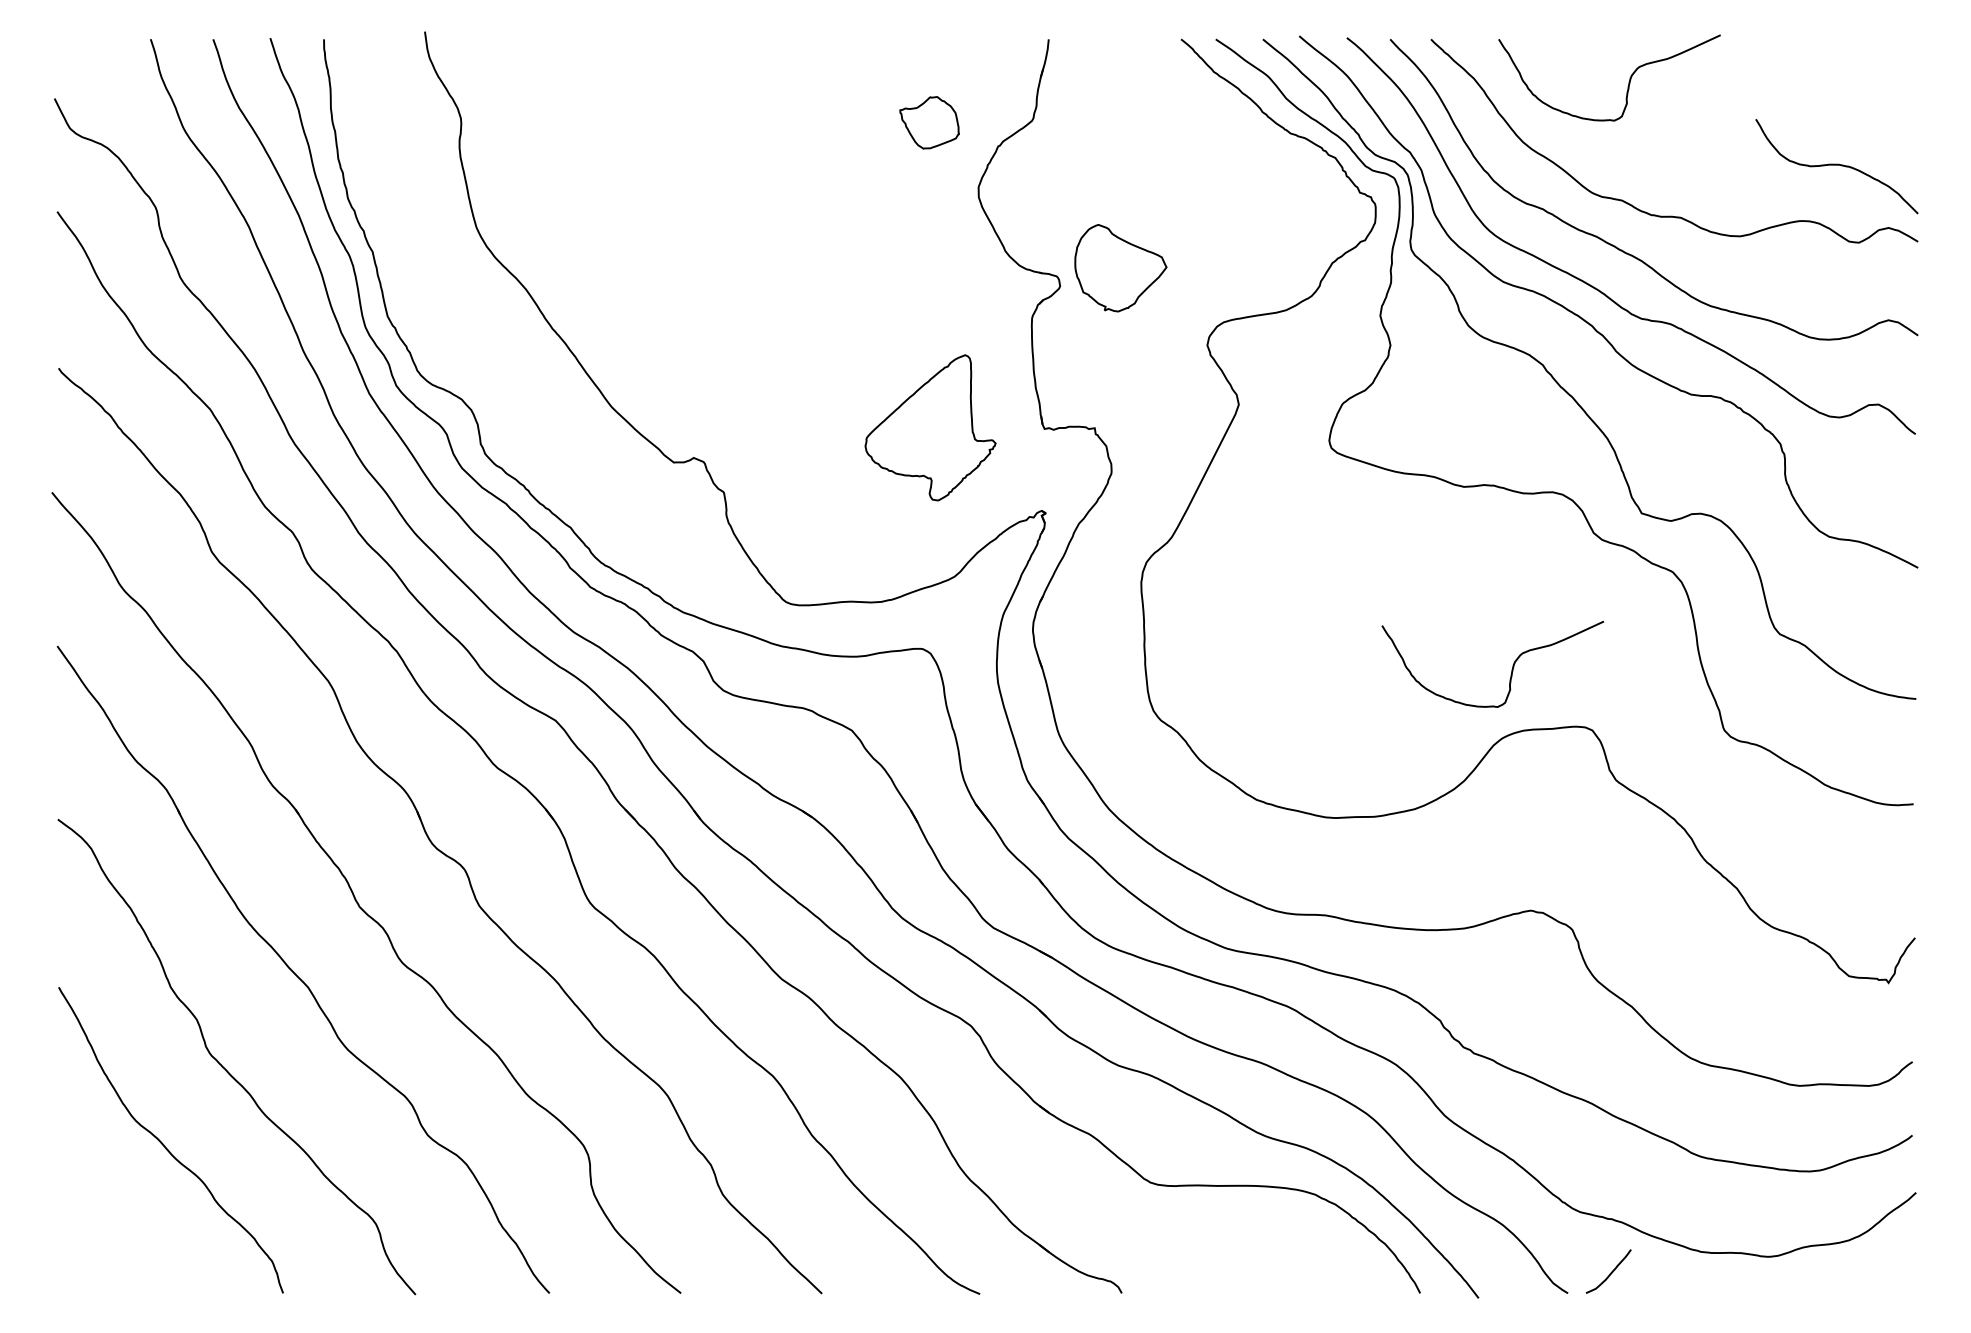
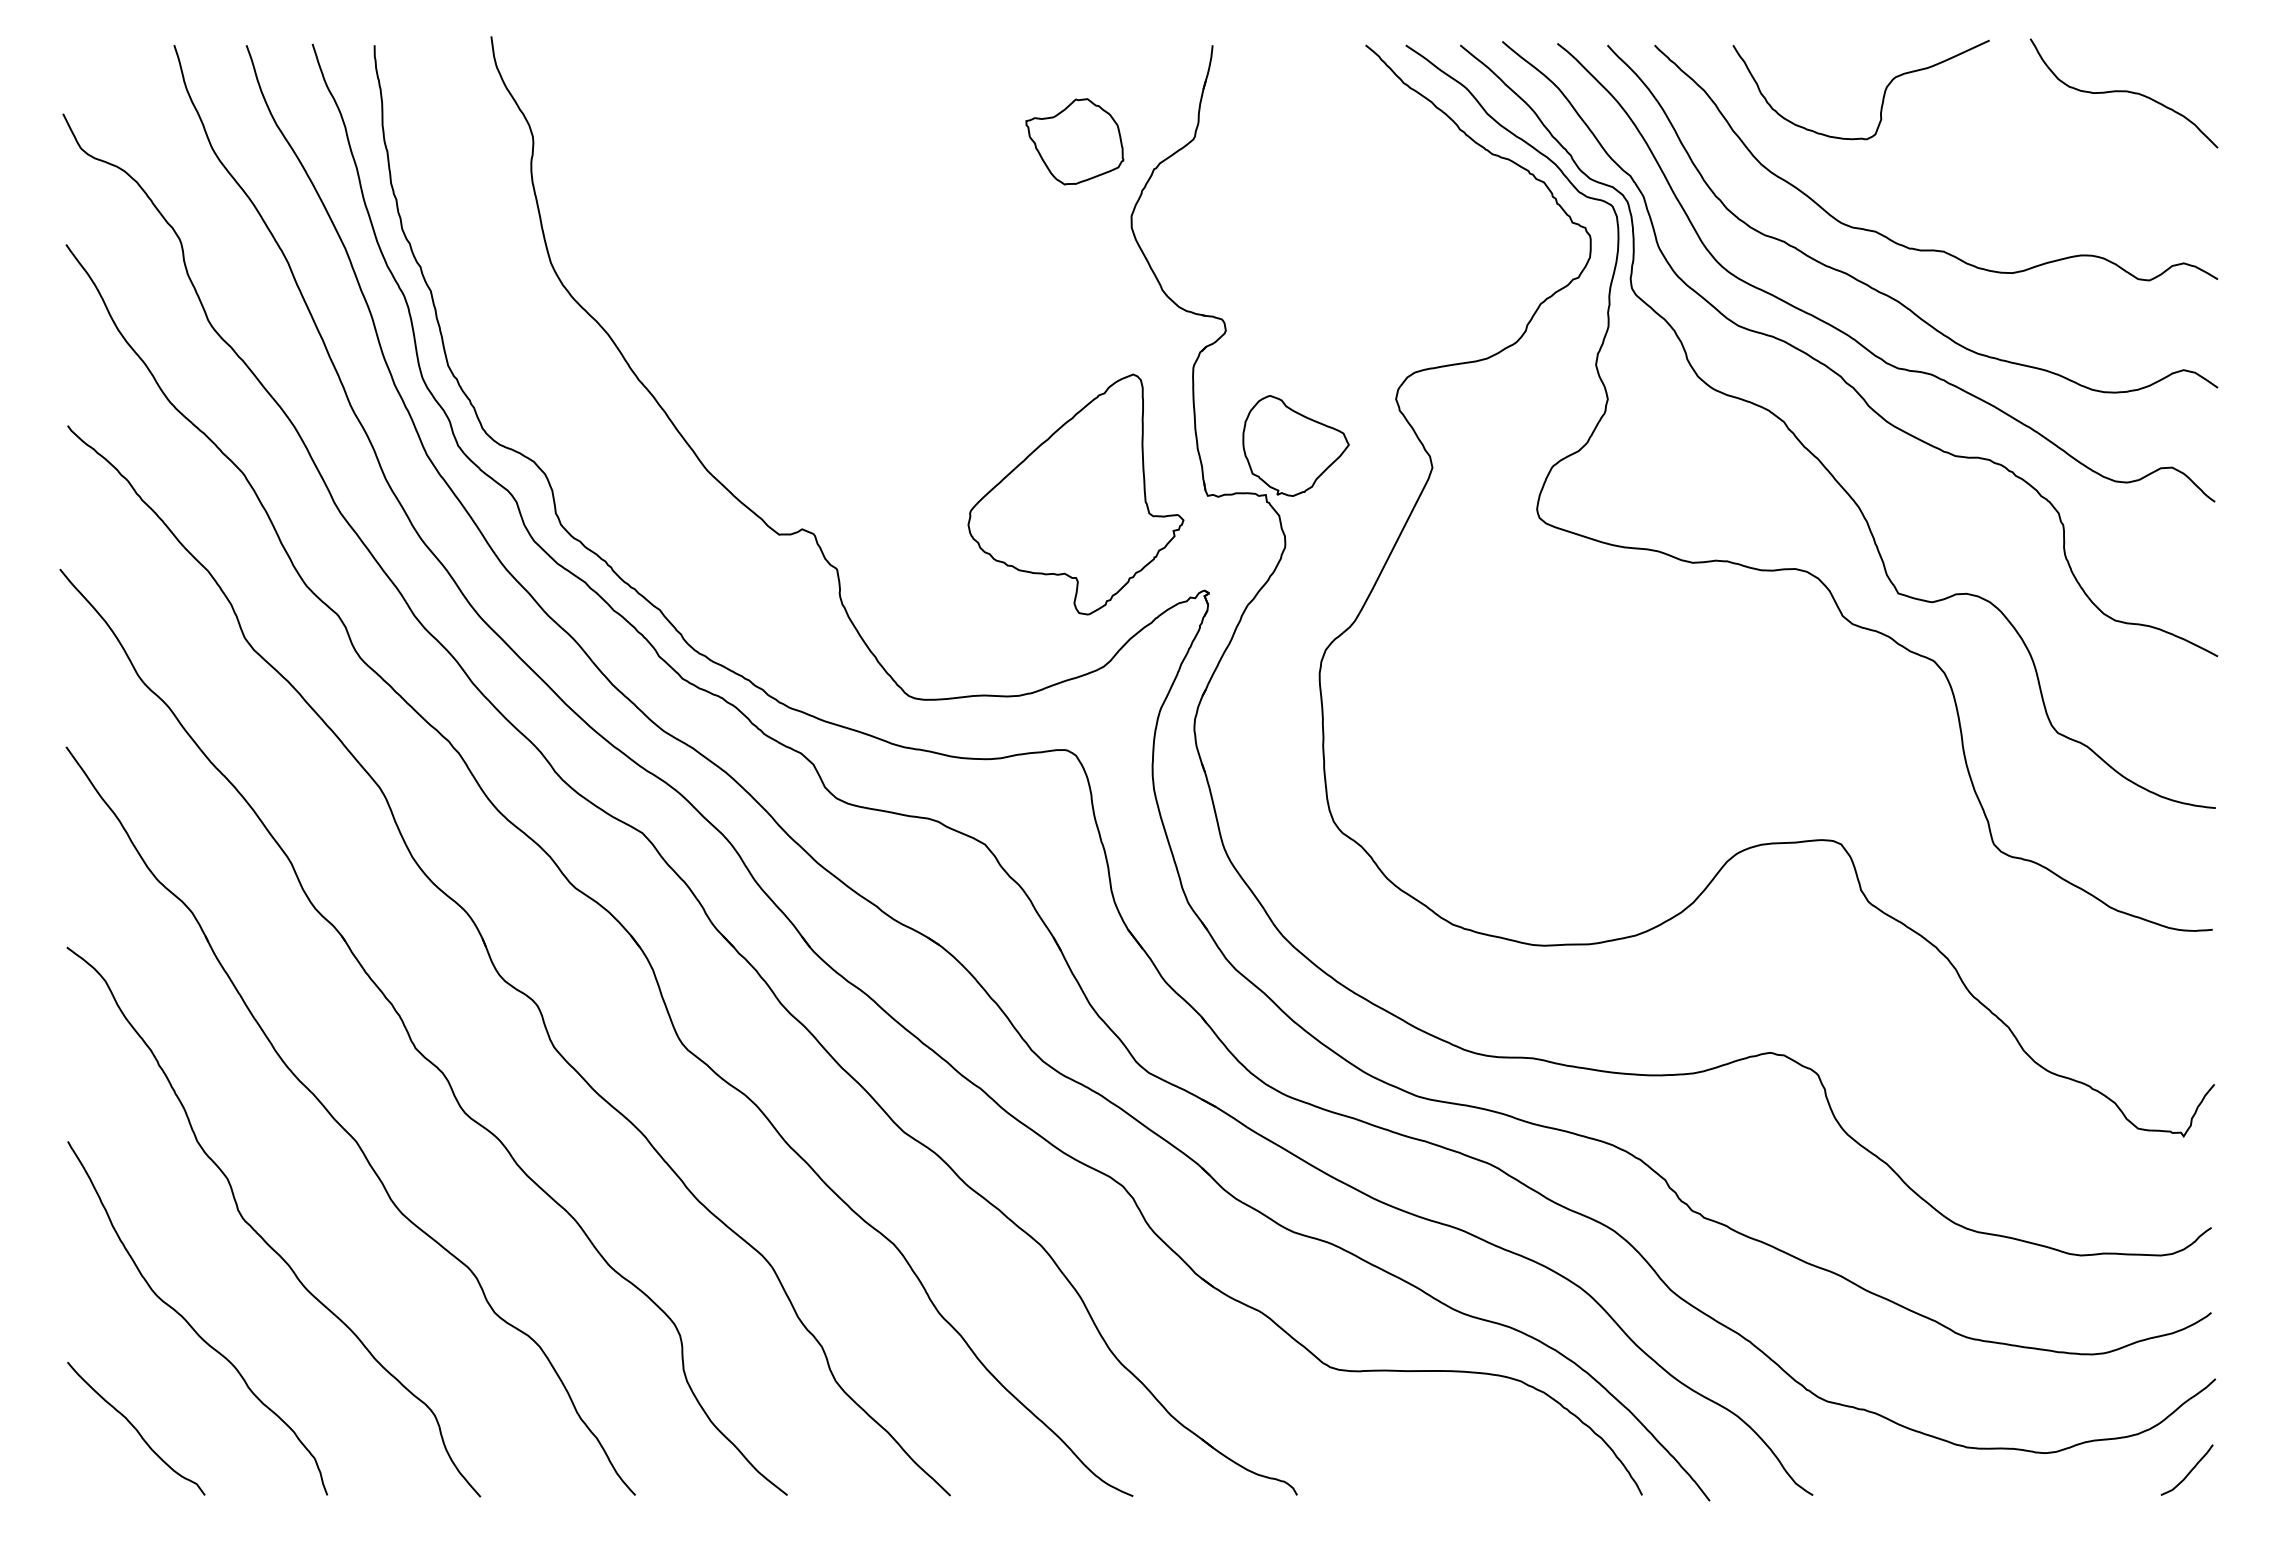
part: (929, 122) -> (1074, 141), size x1.43
curve: (1836, 165) -> (2123, 92), moved
part: (1120, 267) -> (1295, 445), moved
part: (930, 427) -> (1075, 494), size x1.43
curve: (1512, 667) -> (1748, 771), removed
curve: (118, 1235) -> (136, 1428), added
curve: (1610, 1272) -> (2189, 1471), moved

